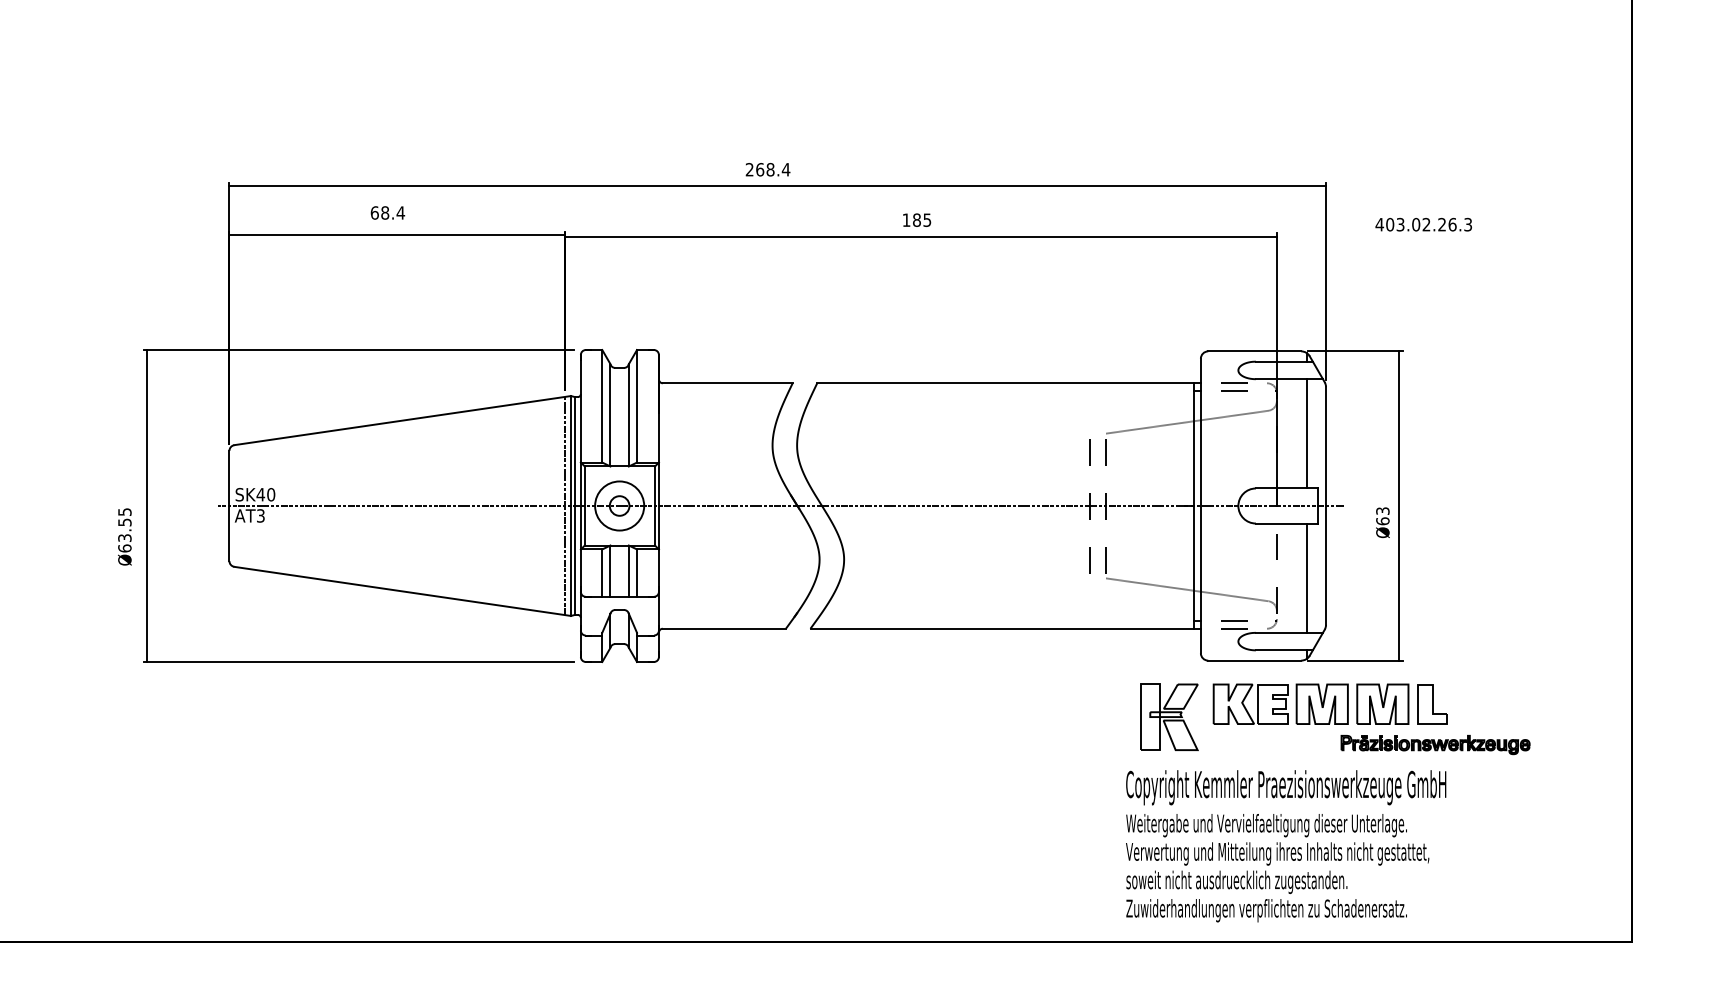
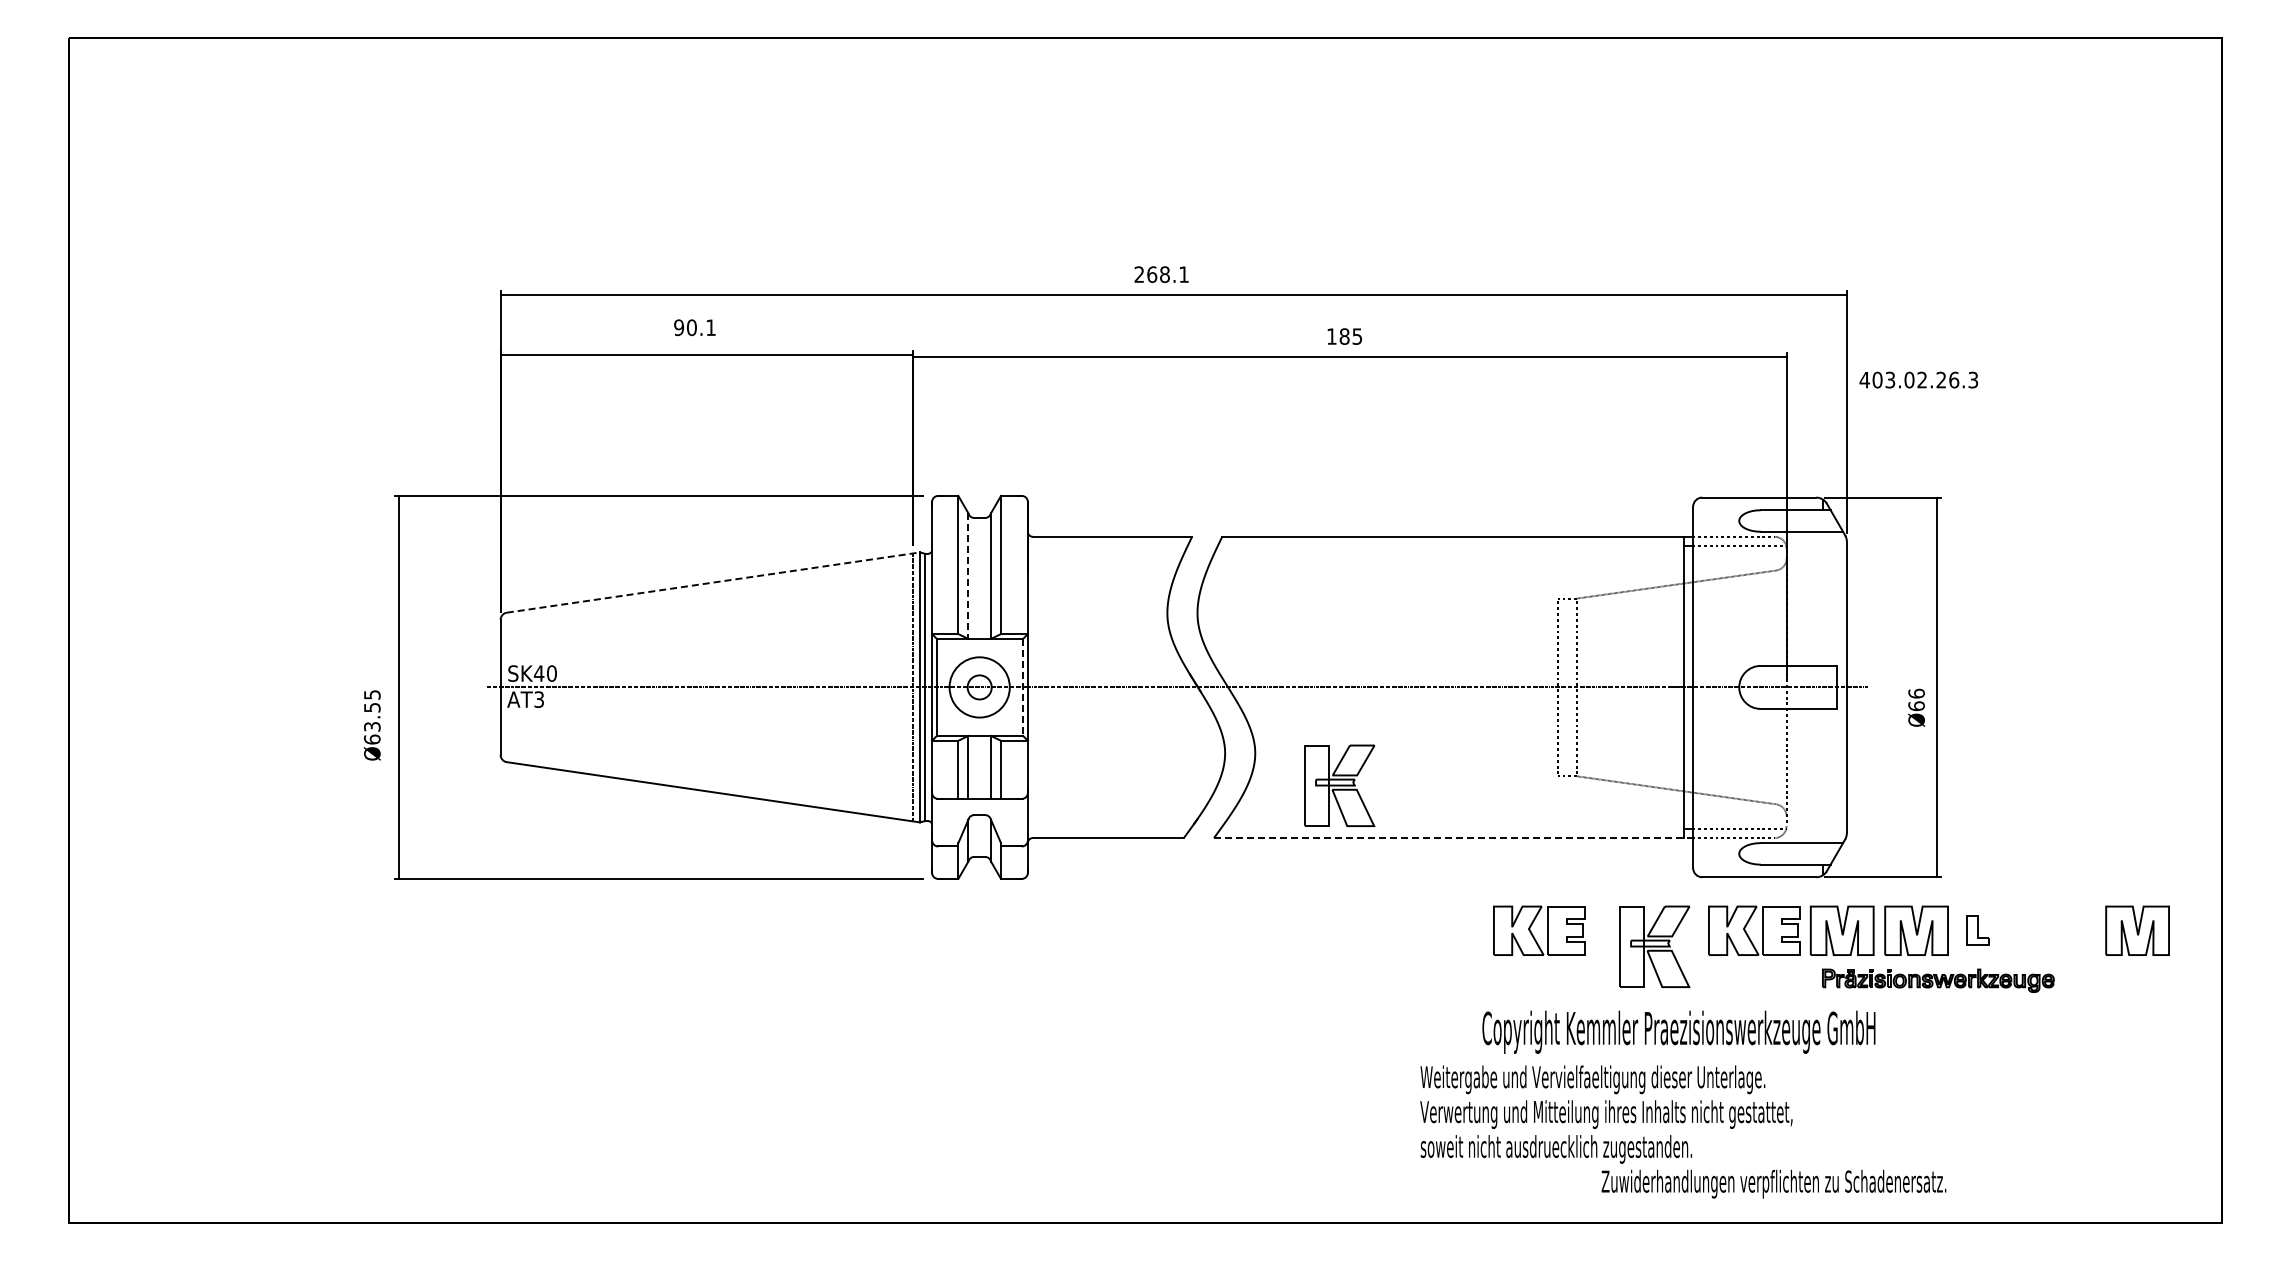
text: (785, 169) -> (1183, 274), 268.4 -> 268.1
text: (388, 212) -> (695, 327), 68.4 -> 90.1
text: (1423, 224) -> (1918, 379), moved
line: (610, 415) -> (968, 576), solid -> dashed
line: (402, 420) -> (713, 582), solid -> dashed
line: (1307, 433) -> (1823, 598), removed
line: (655, 506) -> (1023, 687), solid -> dashed
text: (1382, 510) -> (1916, 693), Ø63 -> Ø66
line: (1307, 577) -> (1823, 775), removed
part: (912, 585) -> (1339, 785), added
line: (1005, 629) -> (1453, 838), solid -> dashed
part: (1432, 704) -> (1977, 930), size x0.6
part: (1562, 704) -> (2137, 930), added
part: (1070, 707) -> (1533, 934), added
part: (1435, 744) -> (1938, 980), moved
text: (1285, 787) -> (1678, 1031), moved
text: (1277, 853) -> (1606, 1114), moved

